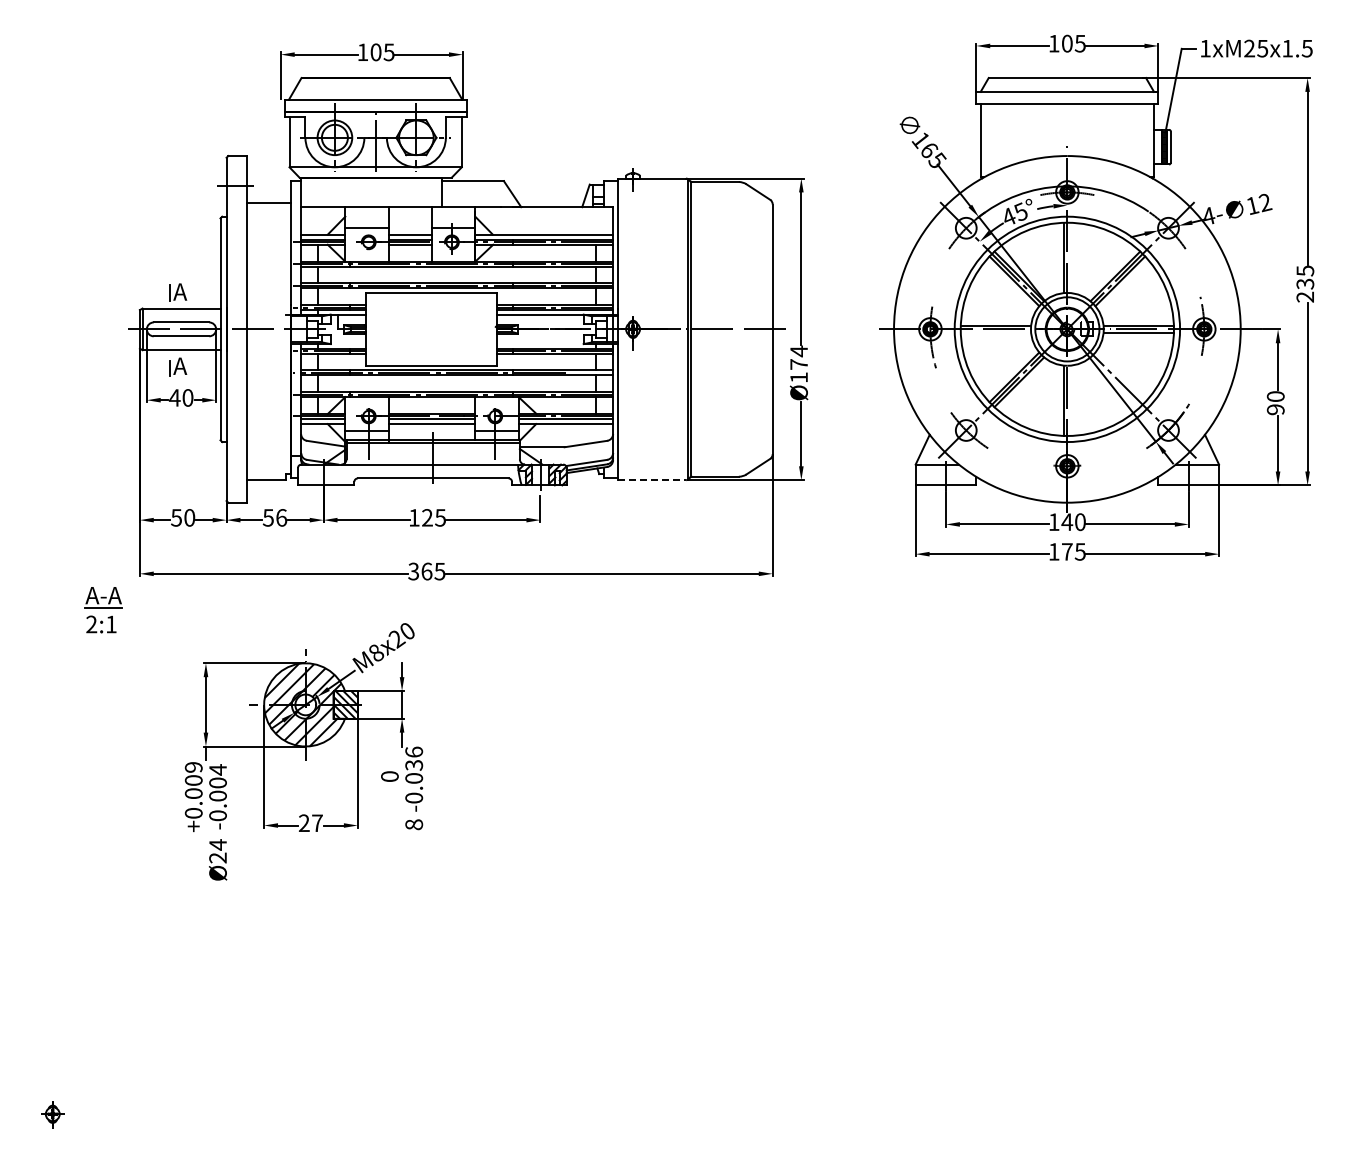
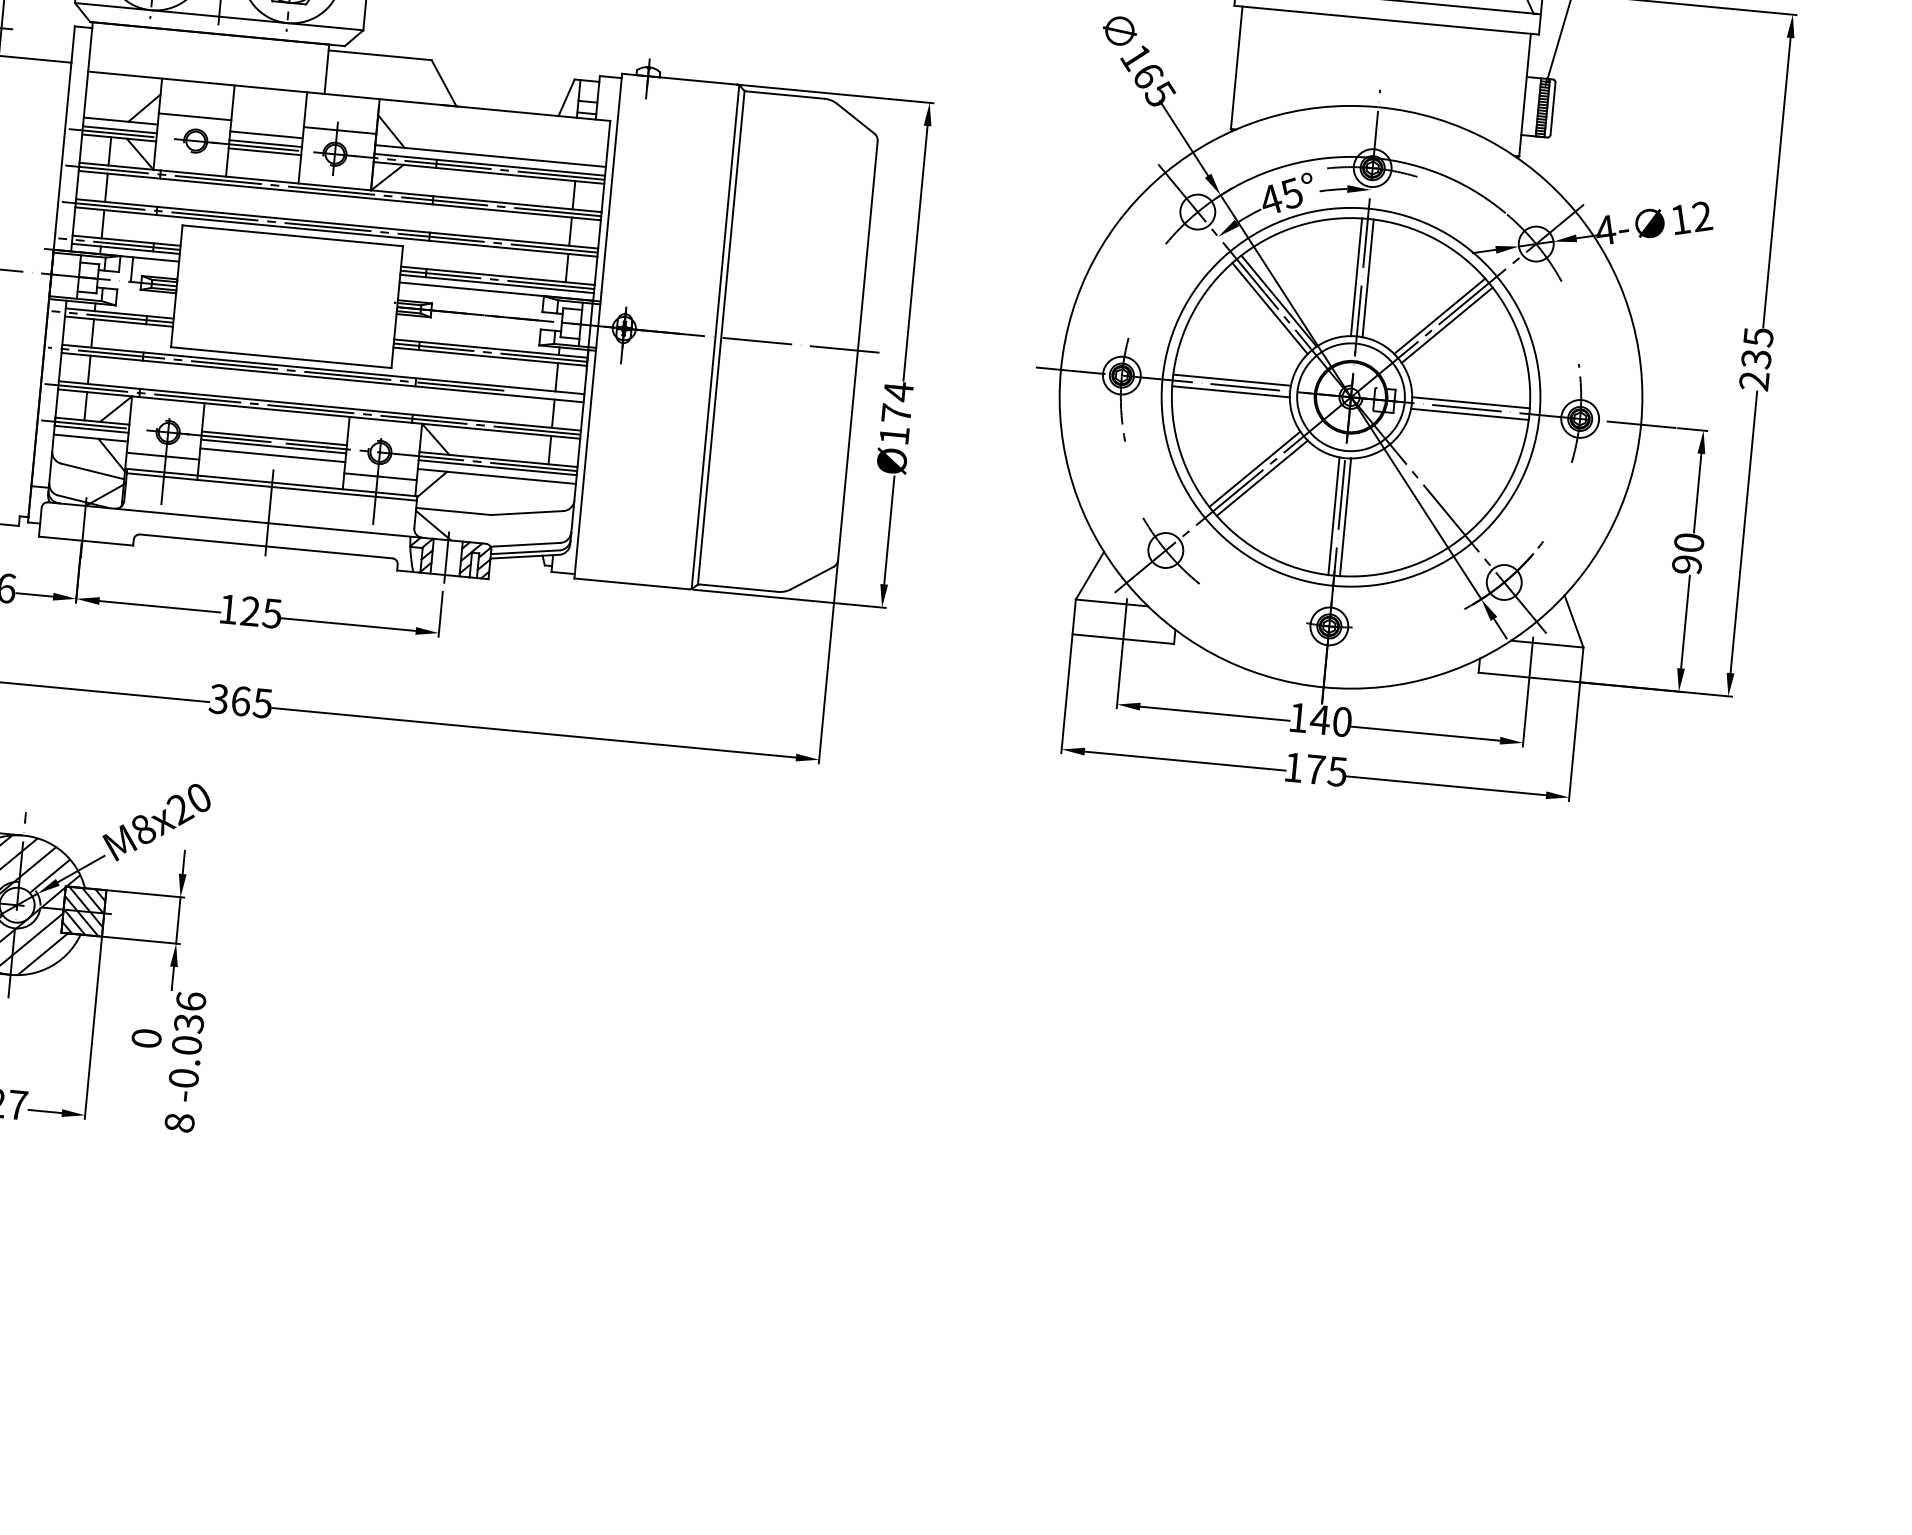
line: (1070, 257) -> (1367, 277), added
line: (995, 332) -> (1230, 391), added
line: (1070, 400) -> (1345, 516), added
line: (652, 480) -> (632, 584), dashed -> solid

